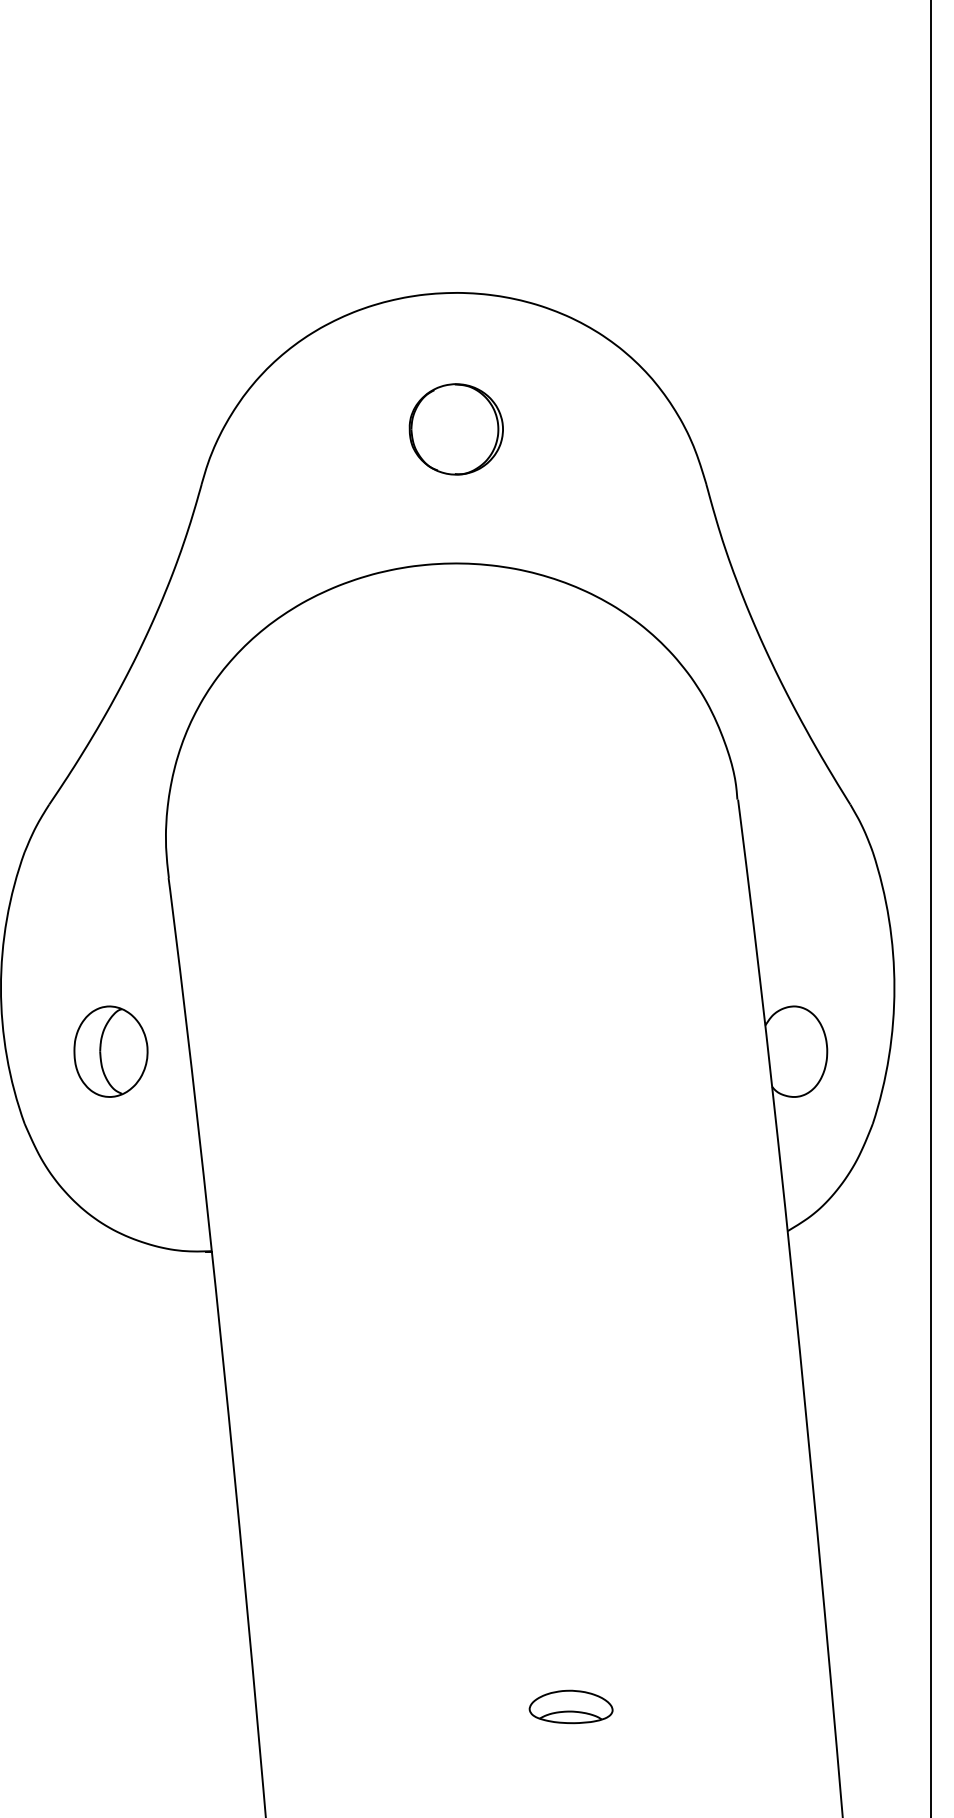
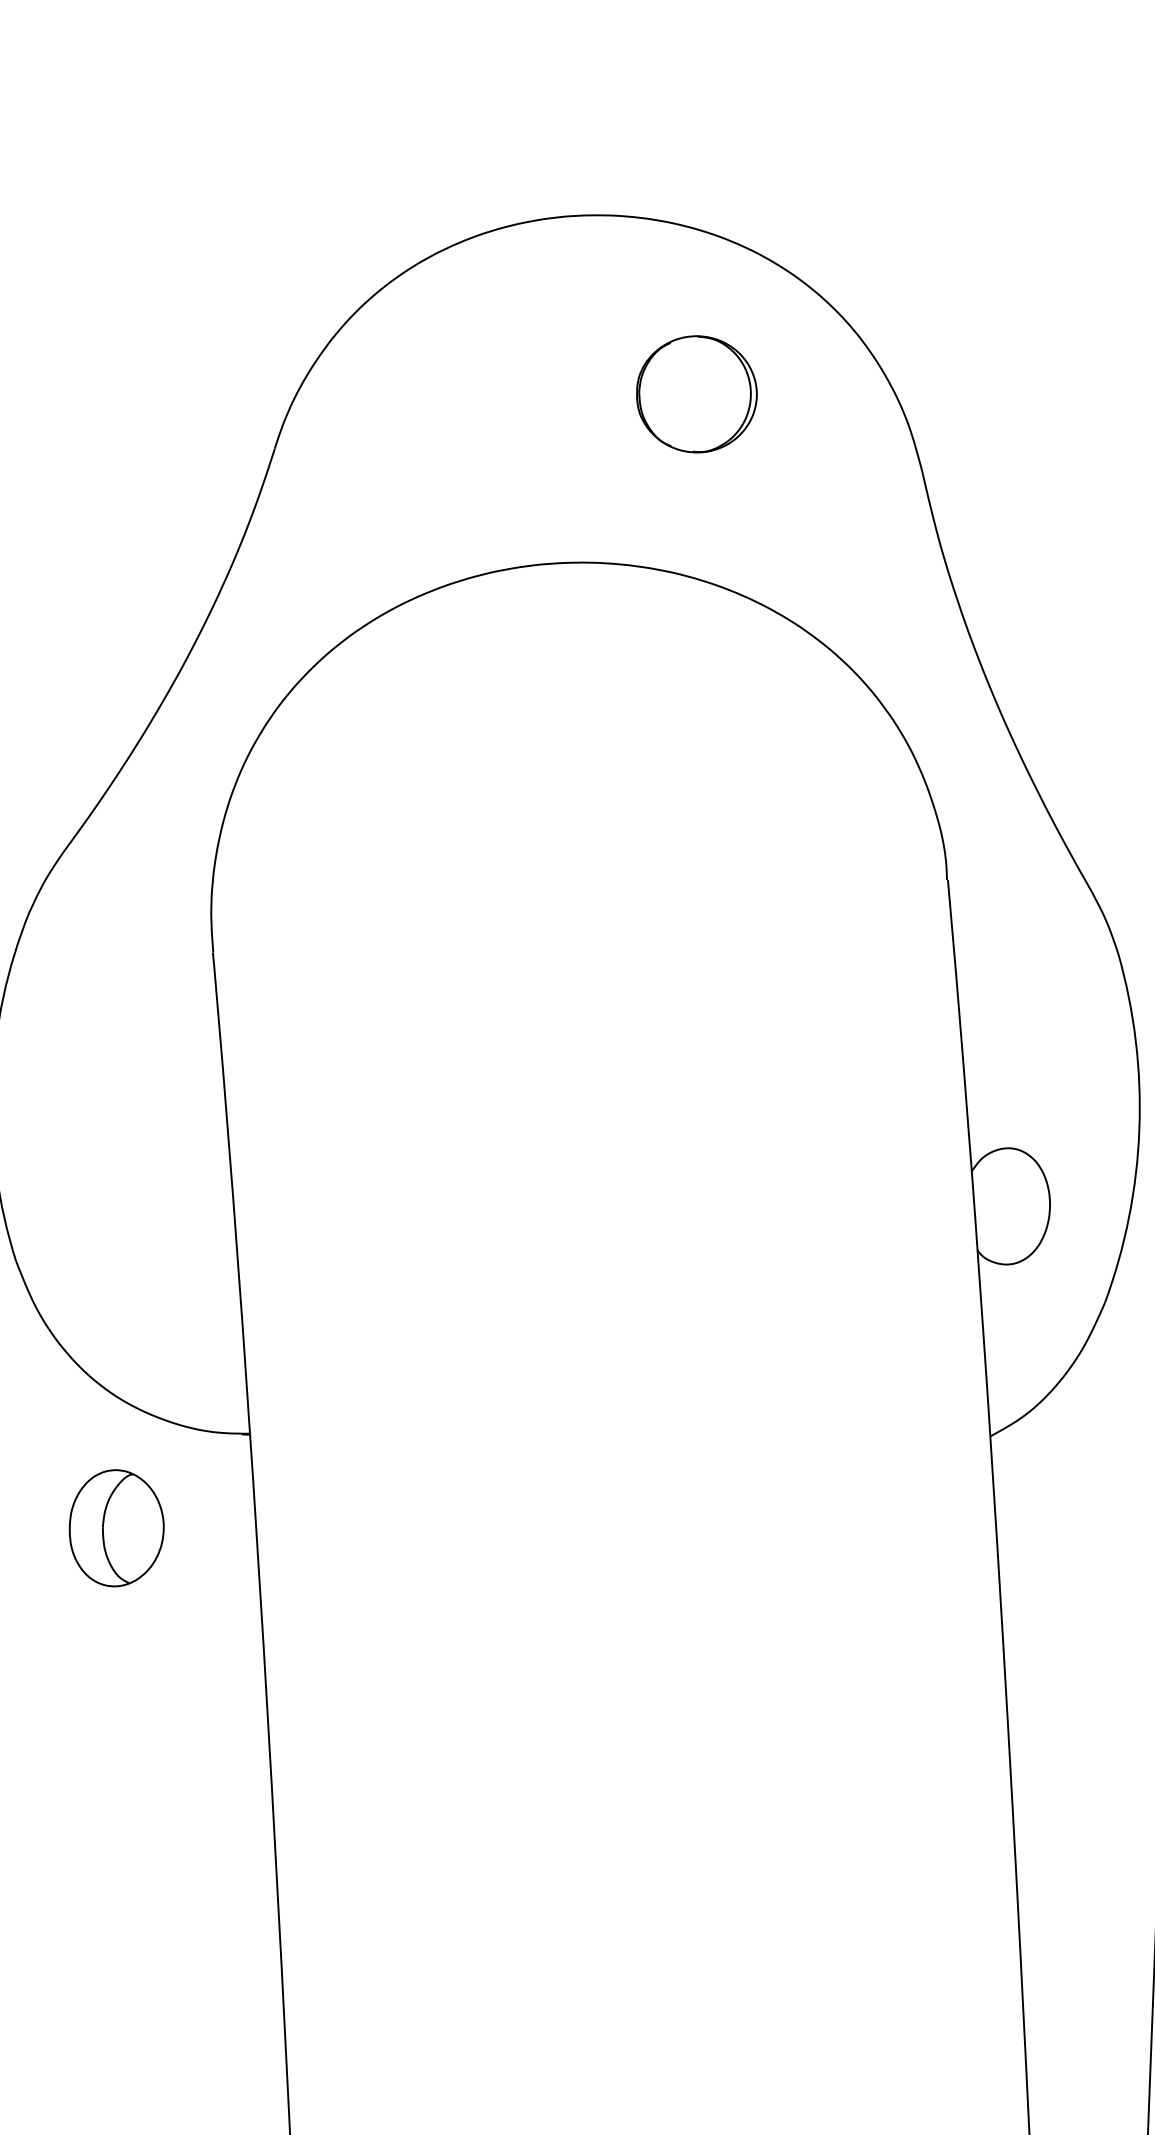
part: (455, 429) -> (695, 394), moved
part: (110, 1051) -> (116, 1528), moved
part: (570, 1706) -> (688, 2036), removed

